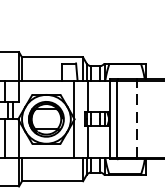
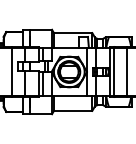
line: (137, 118) -> (126, 71), dashed -> solid

